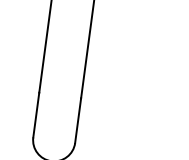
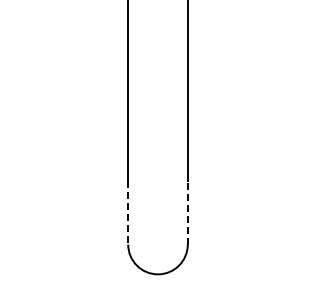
line: (36, 114) -> (128, 212), solid -> dashed
line: (77, 120) -> (187, 212), solid -> dashed

